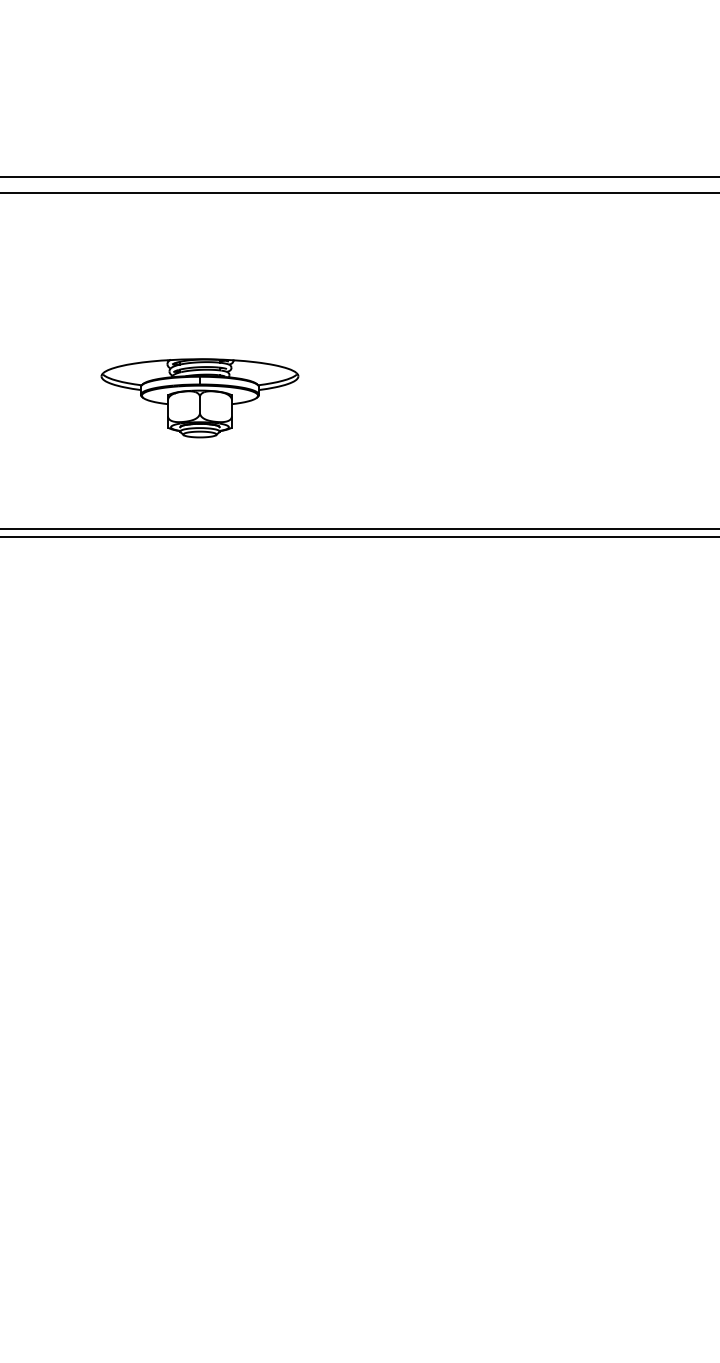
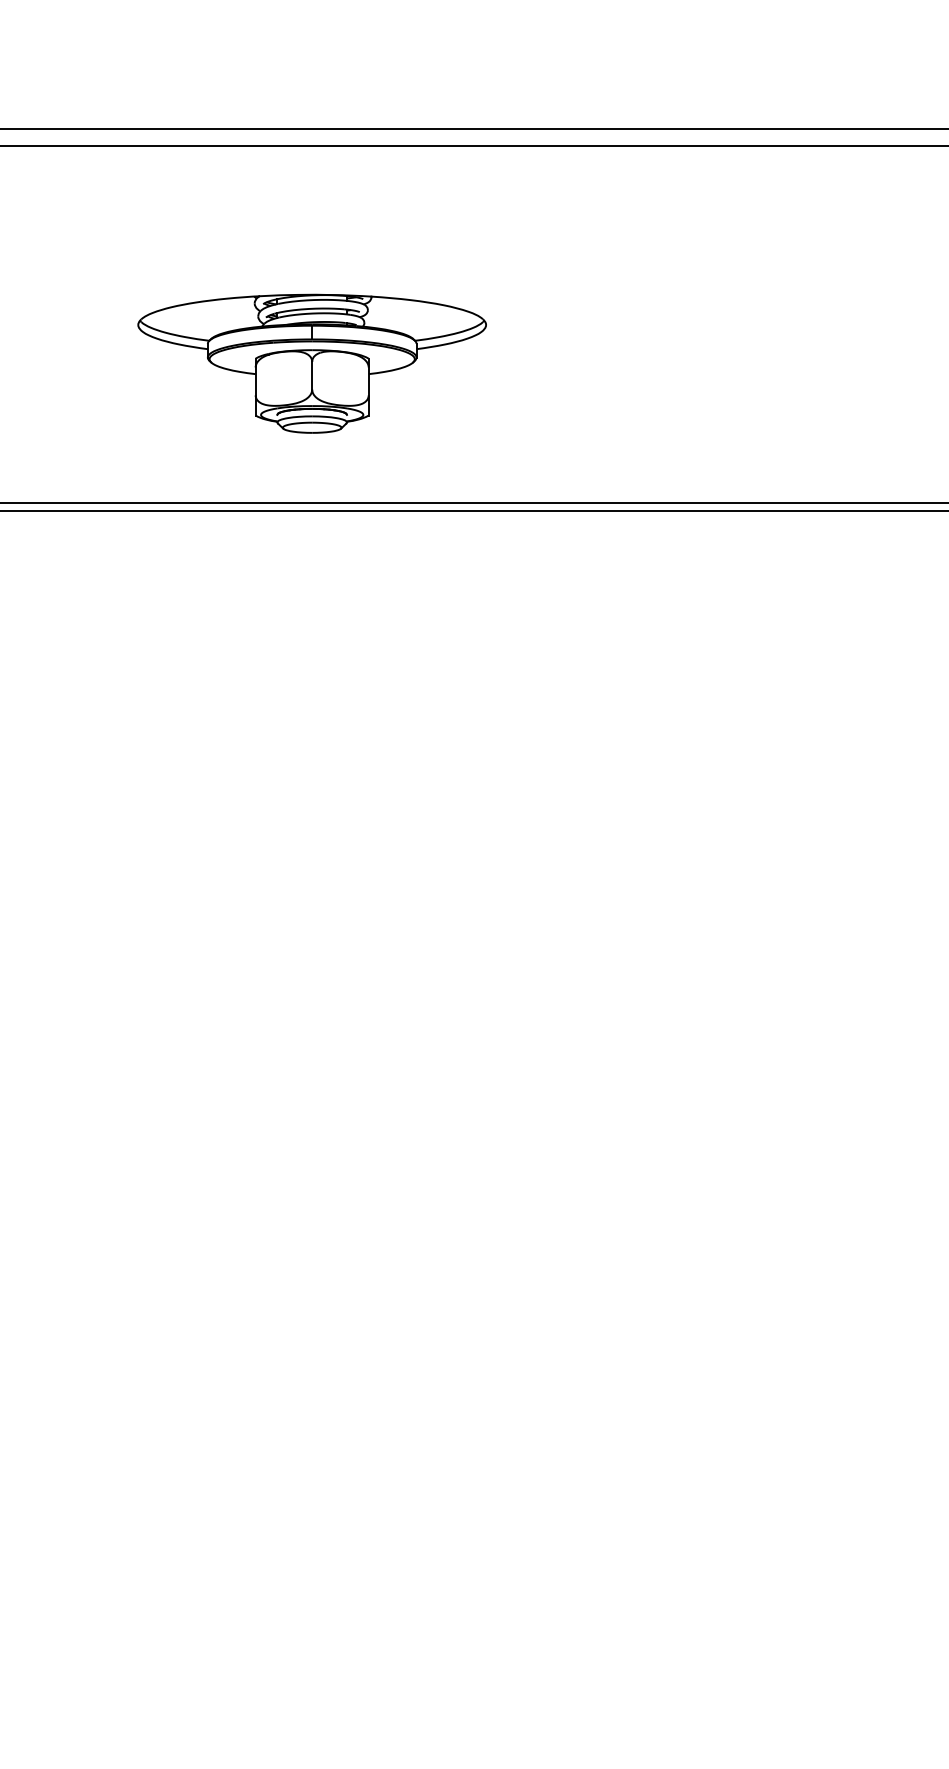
part: (199, 398) -> (311, 363), size x1.67

